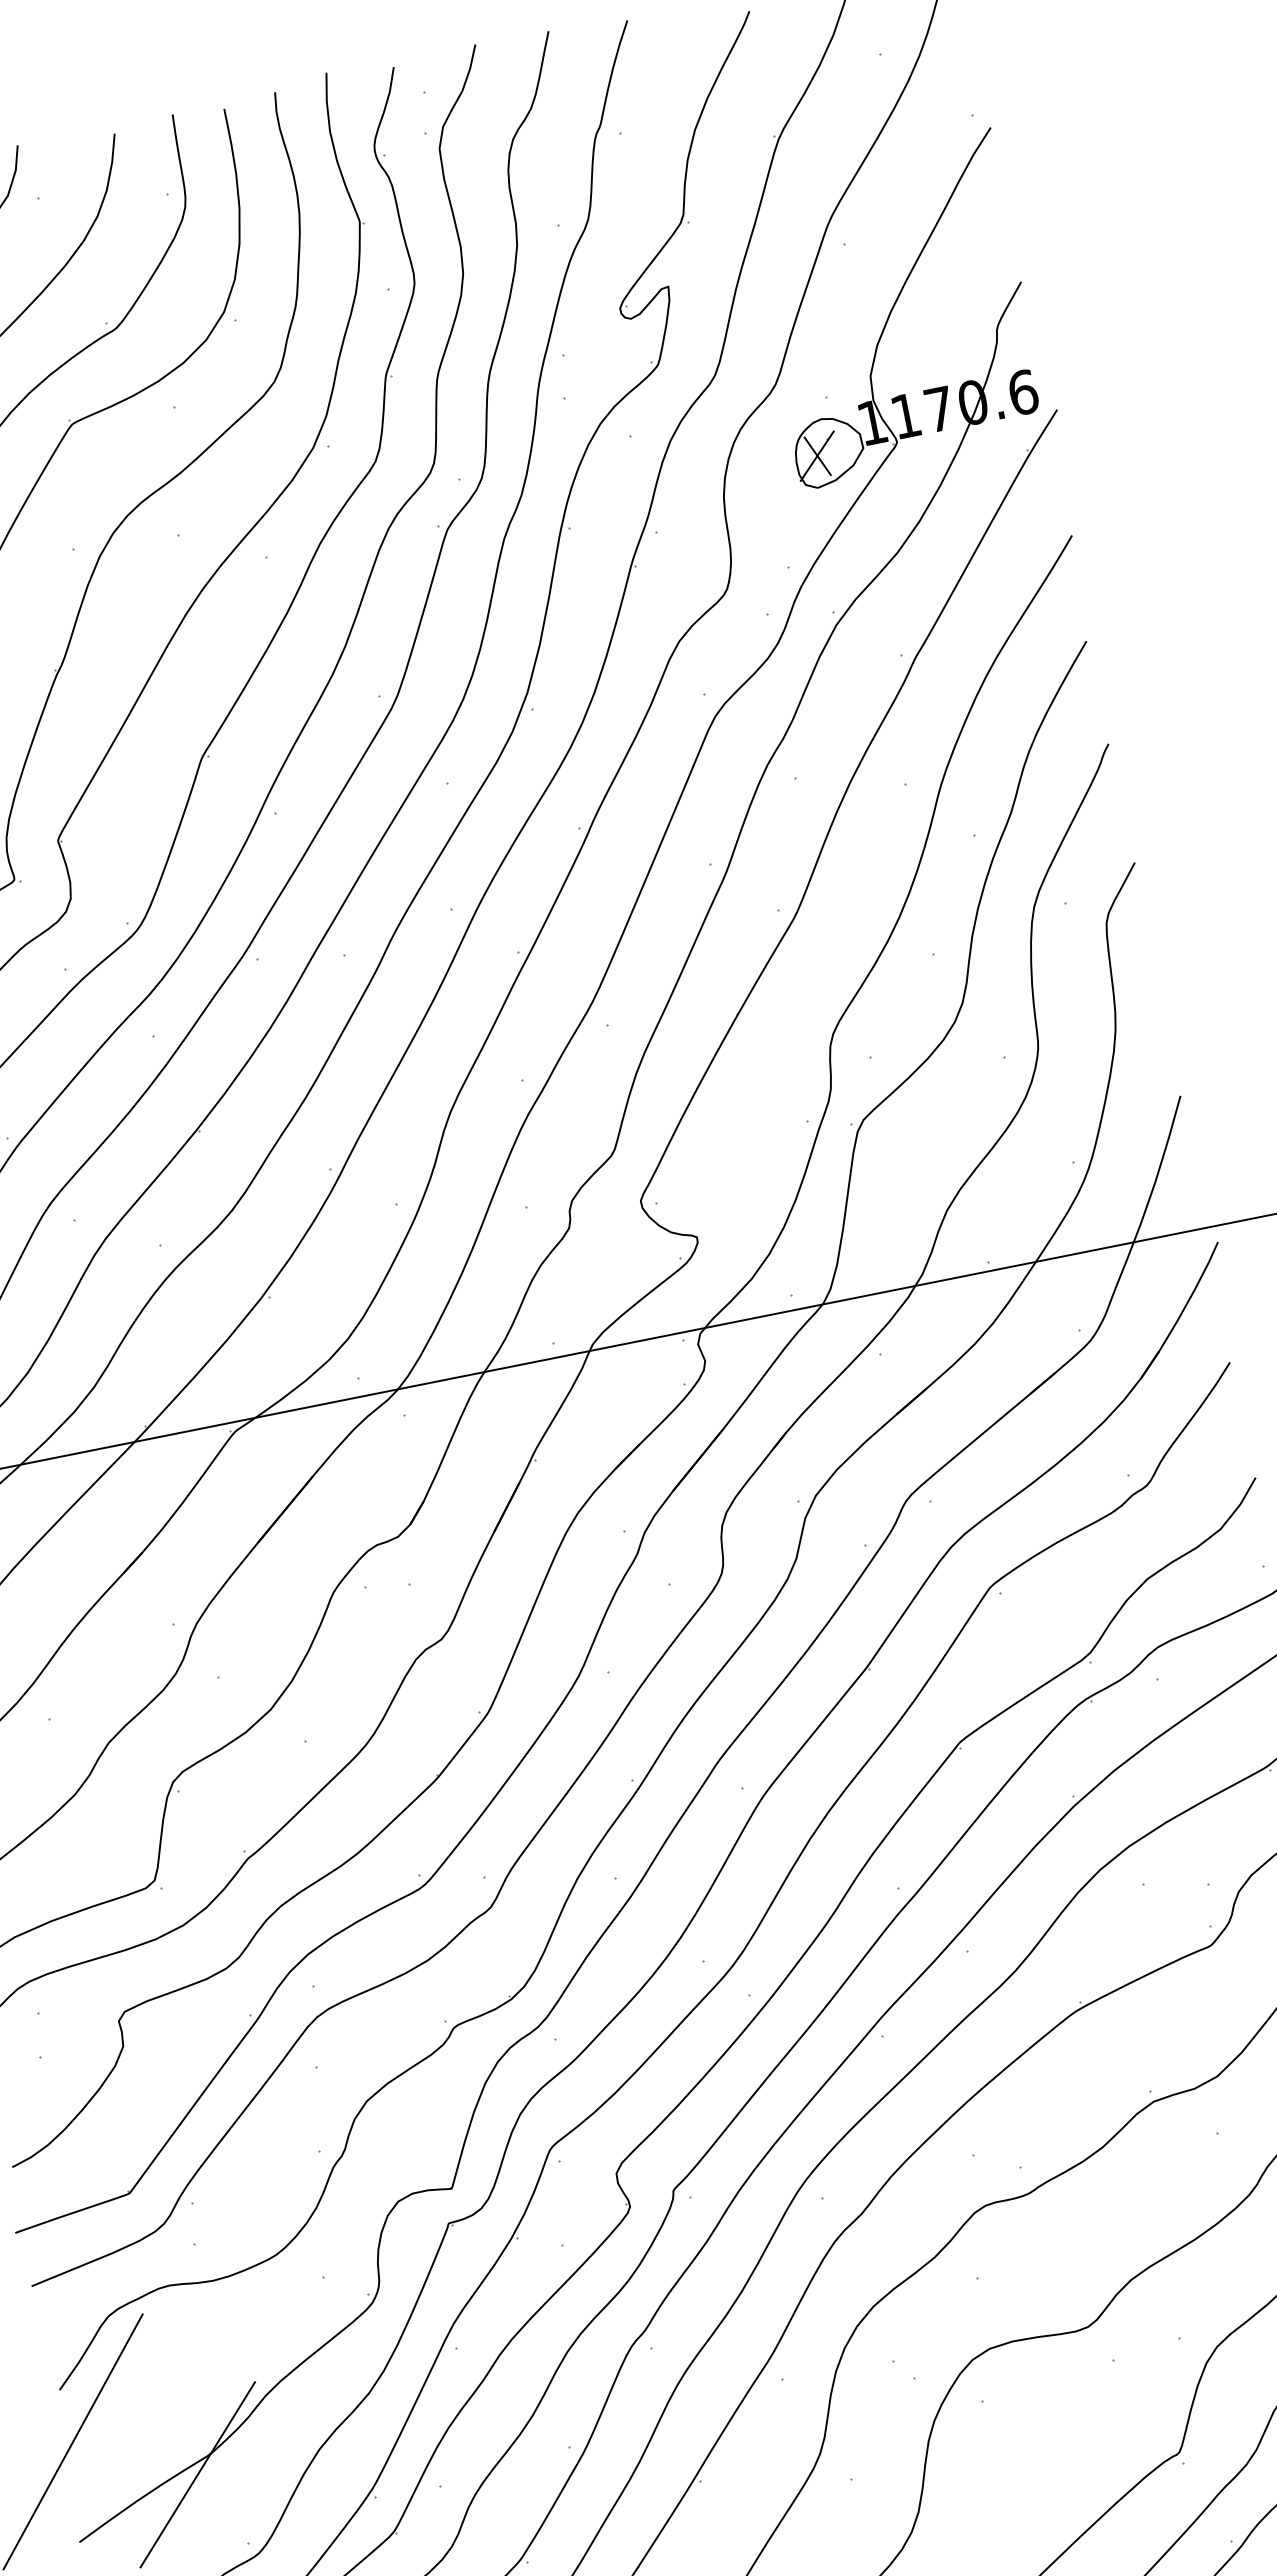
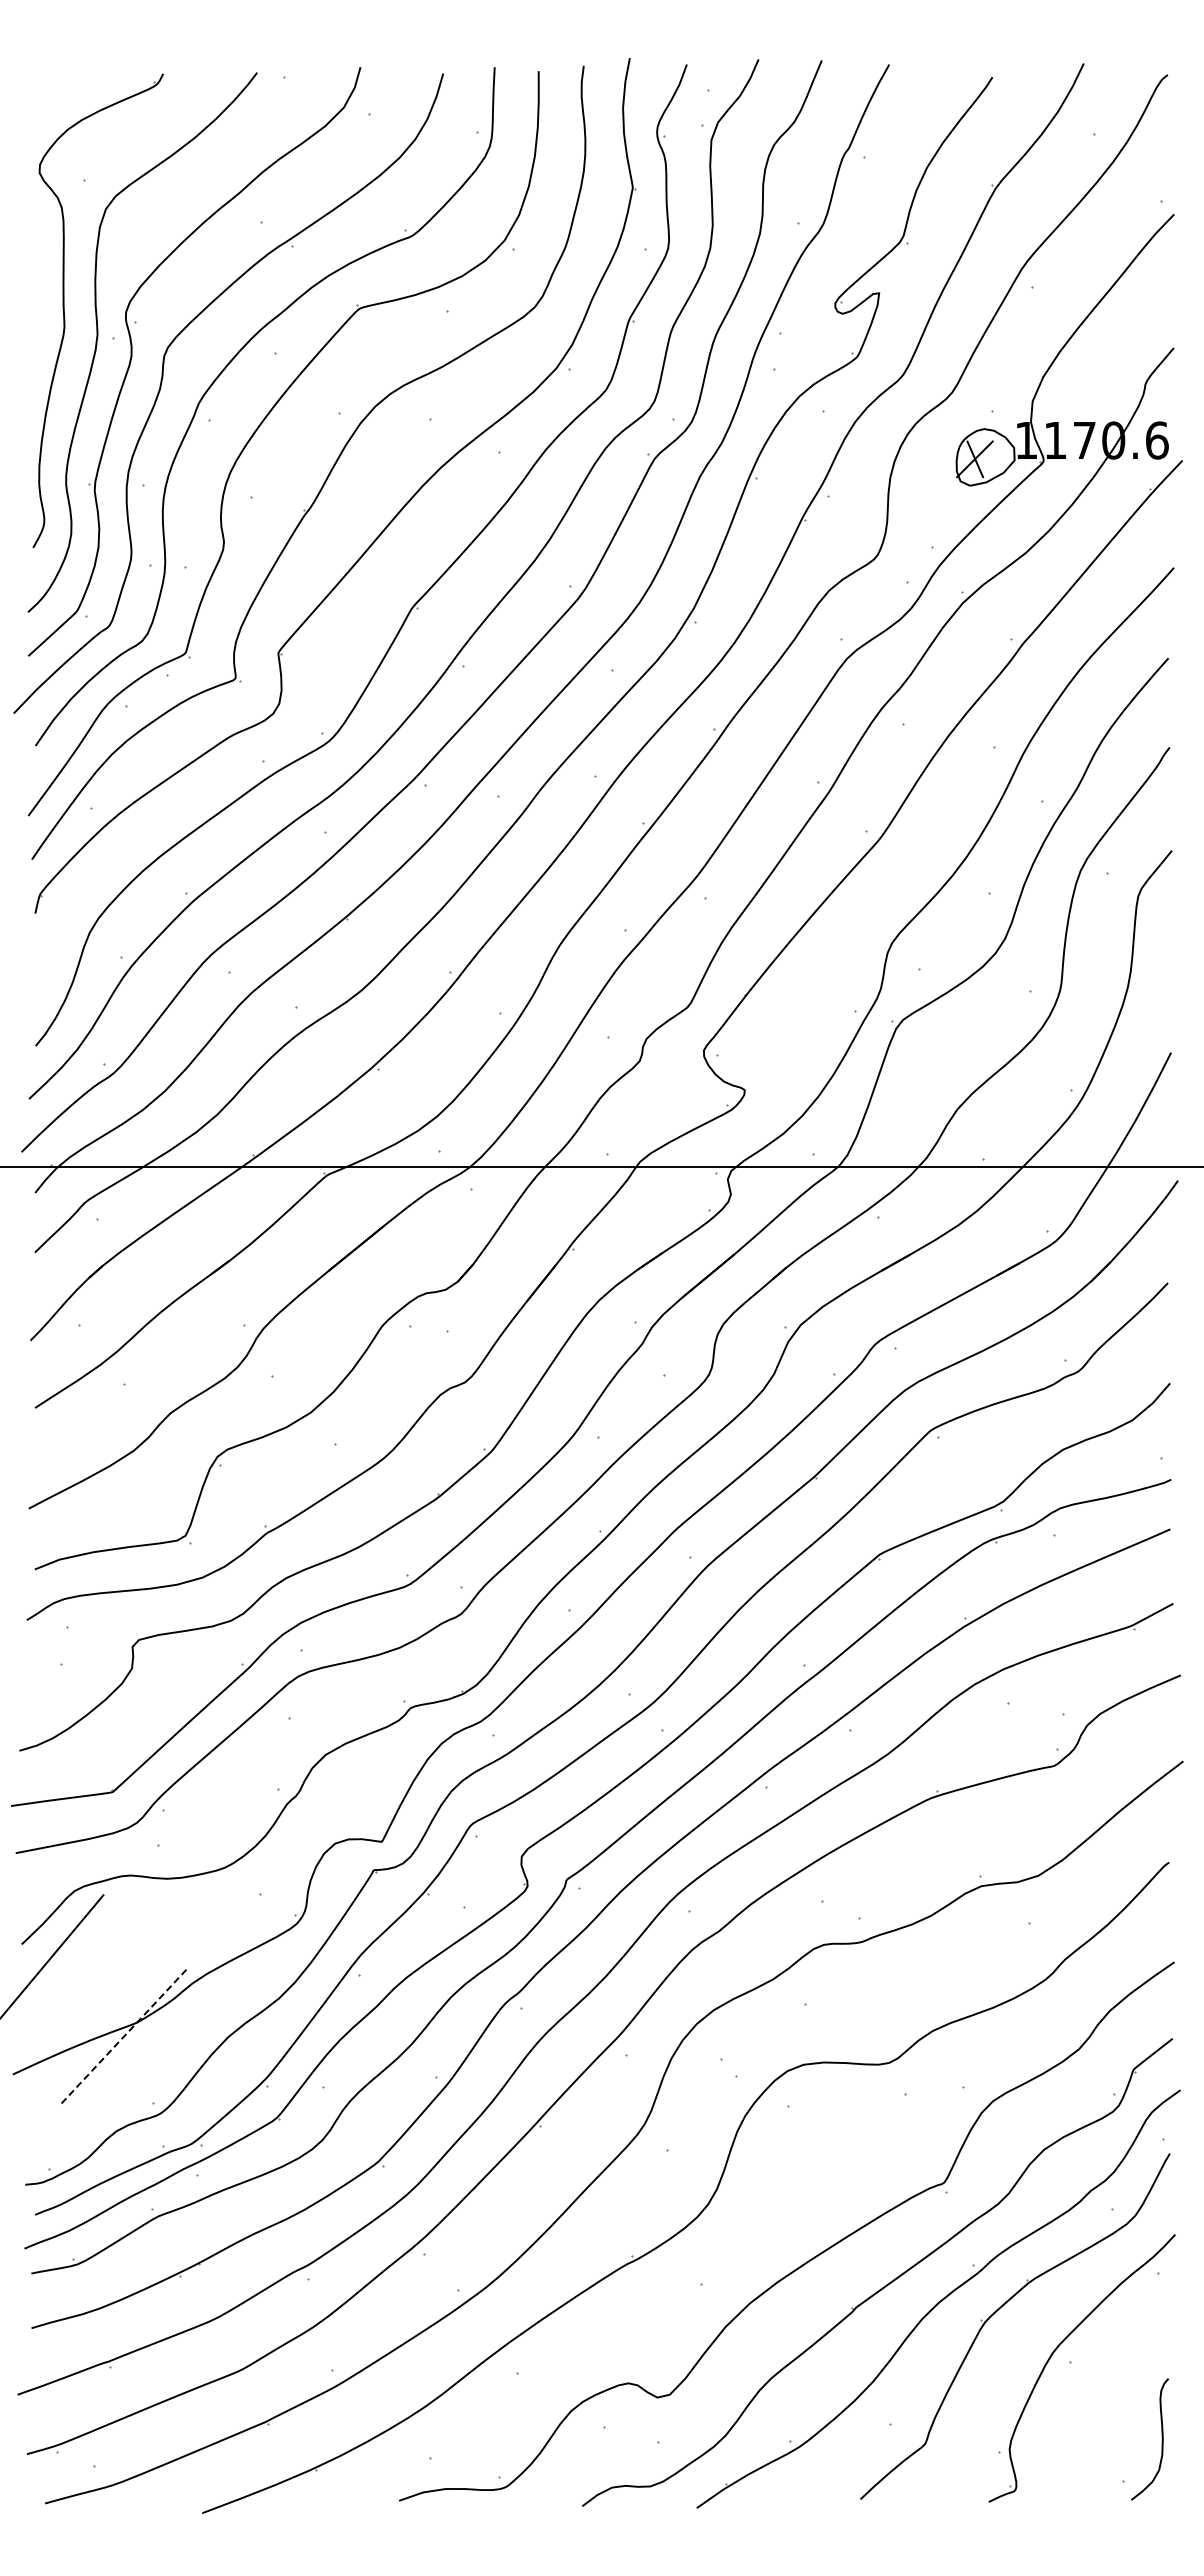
line: (197, 2475) -> (122, 2038), solid -> dashed

